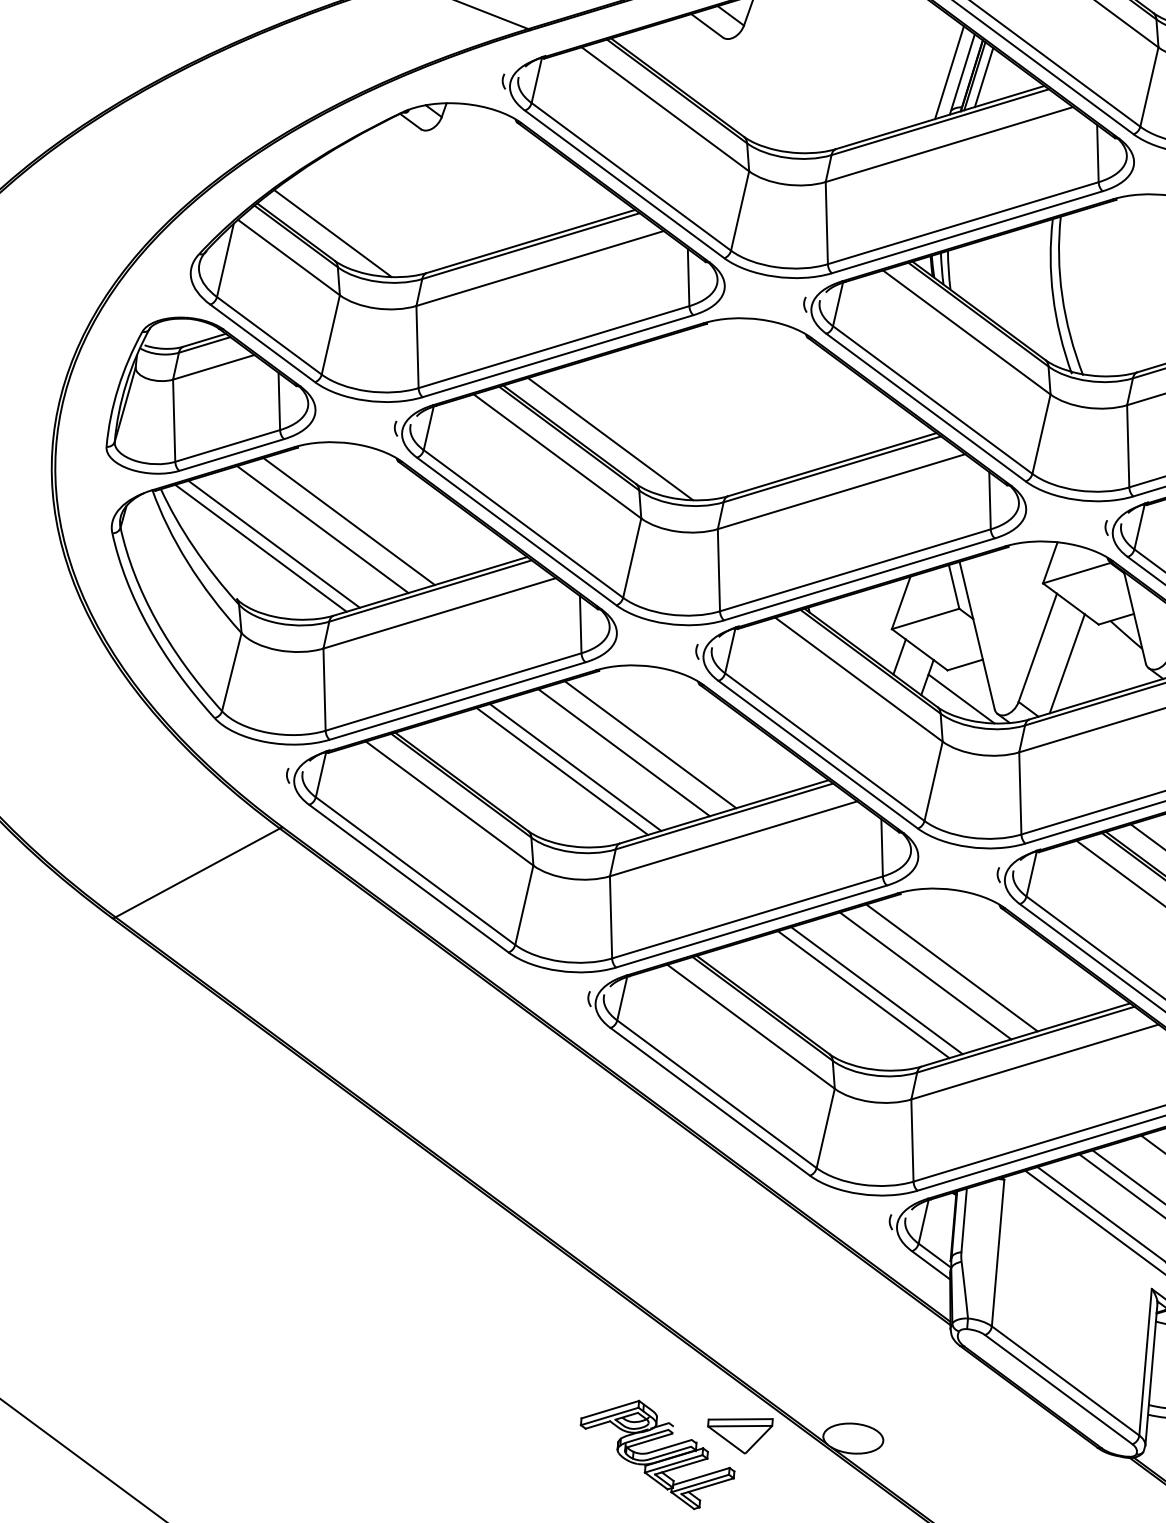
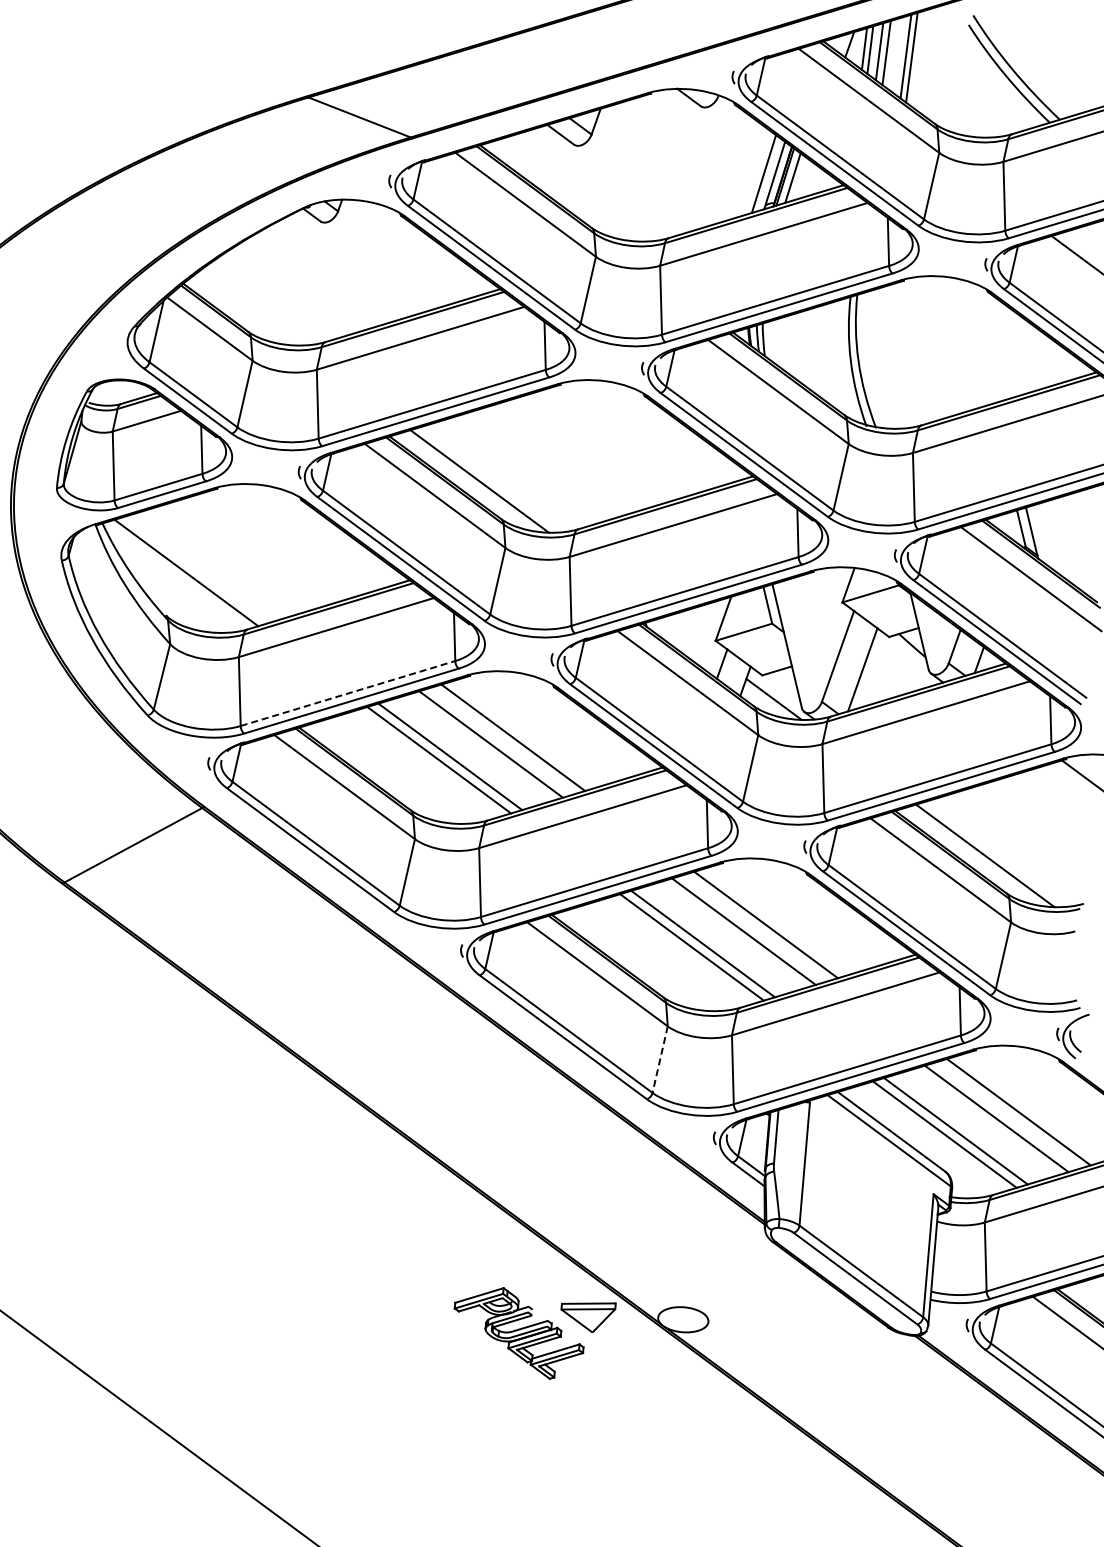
line: (332, 232) -> (246, 308), removed
line: (349, 521) -> (260, 550), removed
line: (323, 529) -> (238, 557), removed
line: (274, 544) -> (197, 569), removed
line: (454, 691) -> (348, 693), solid -> dashed
line: (826, 1129) -> (660, 1060), solid -> dashed

